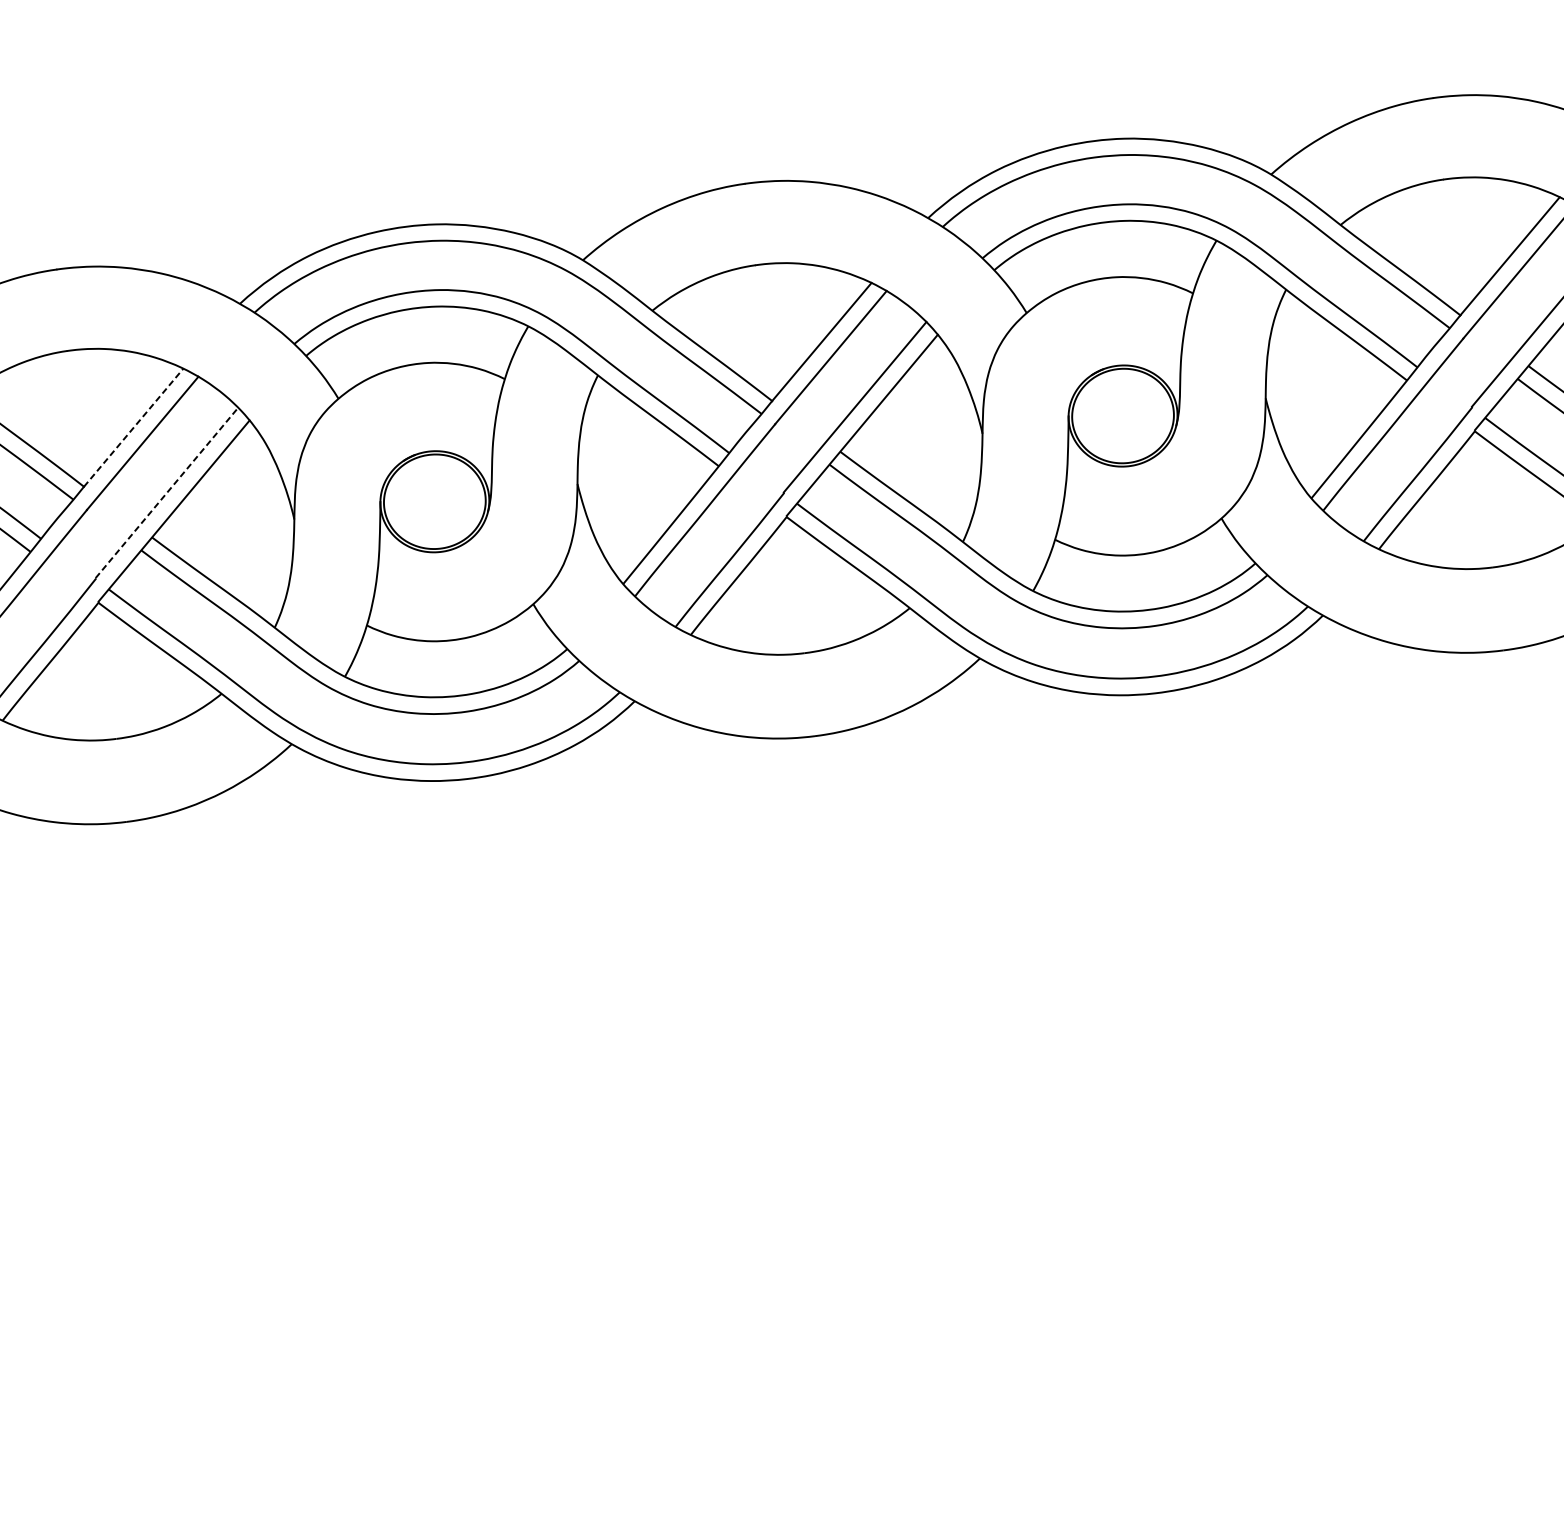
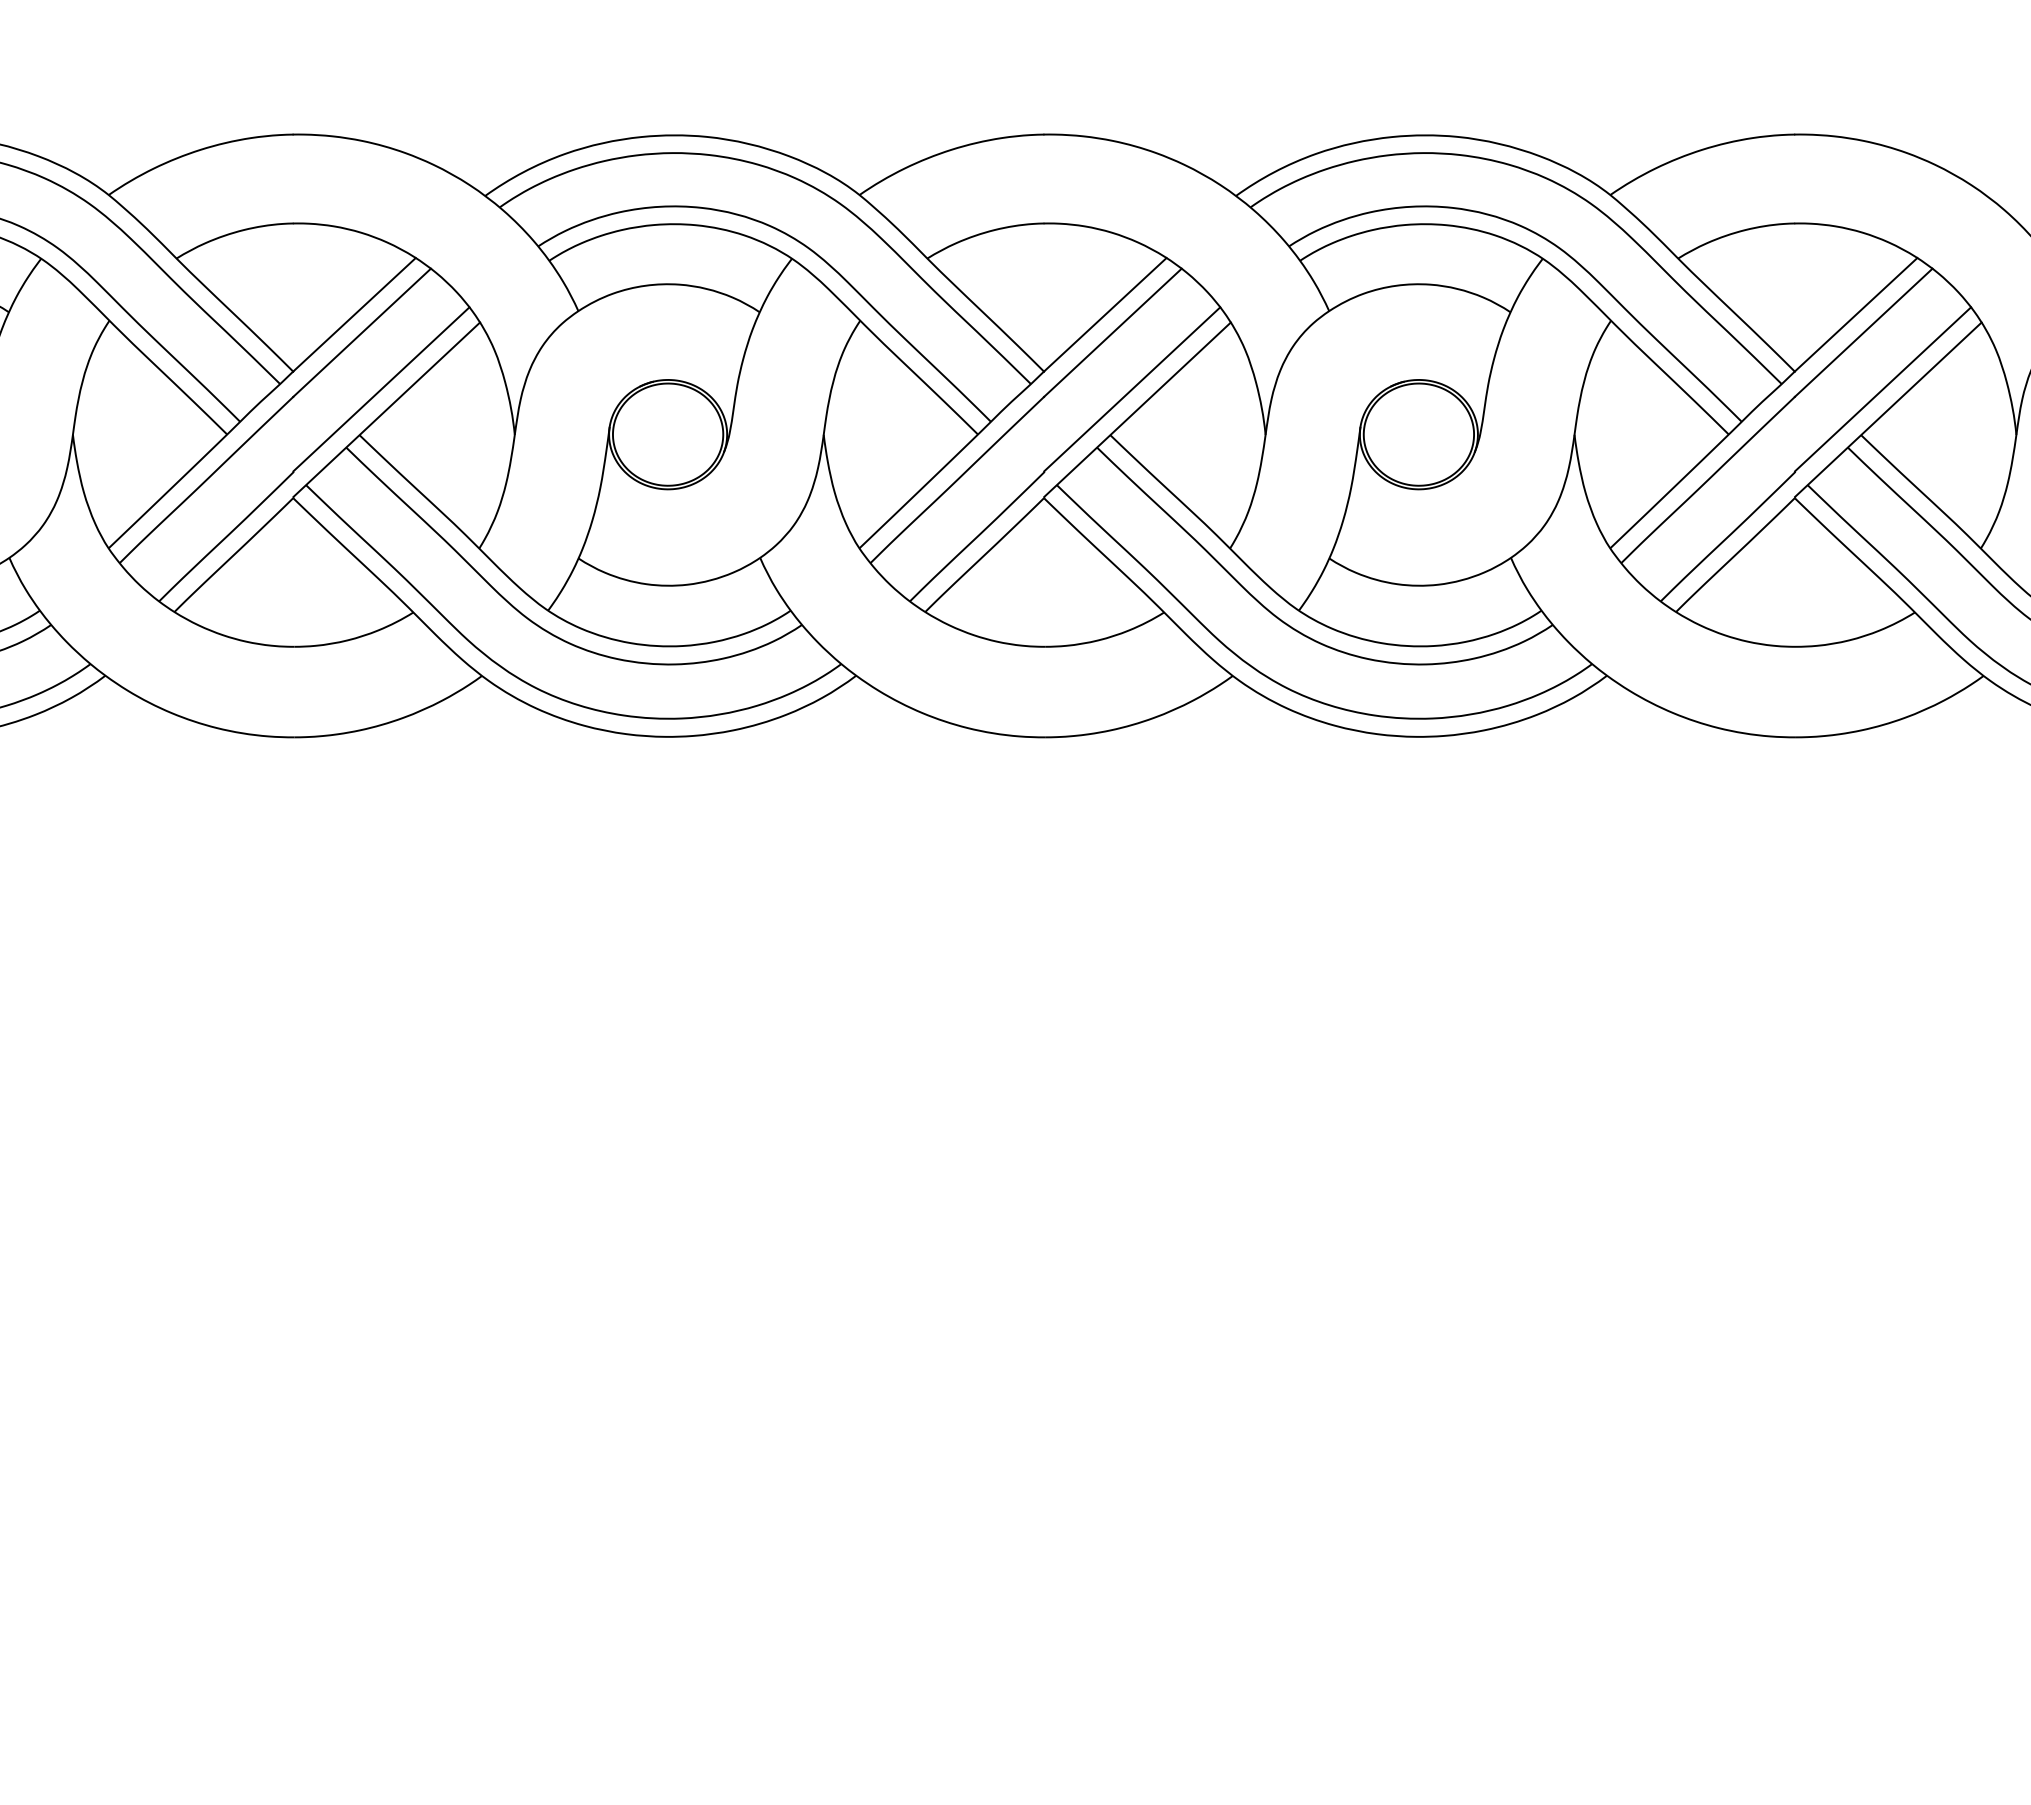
line: (133, 427) -> (354, 314), dashed -> solid
line: (166, 492) -> (381, 388), dashed -> solid

